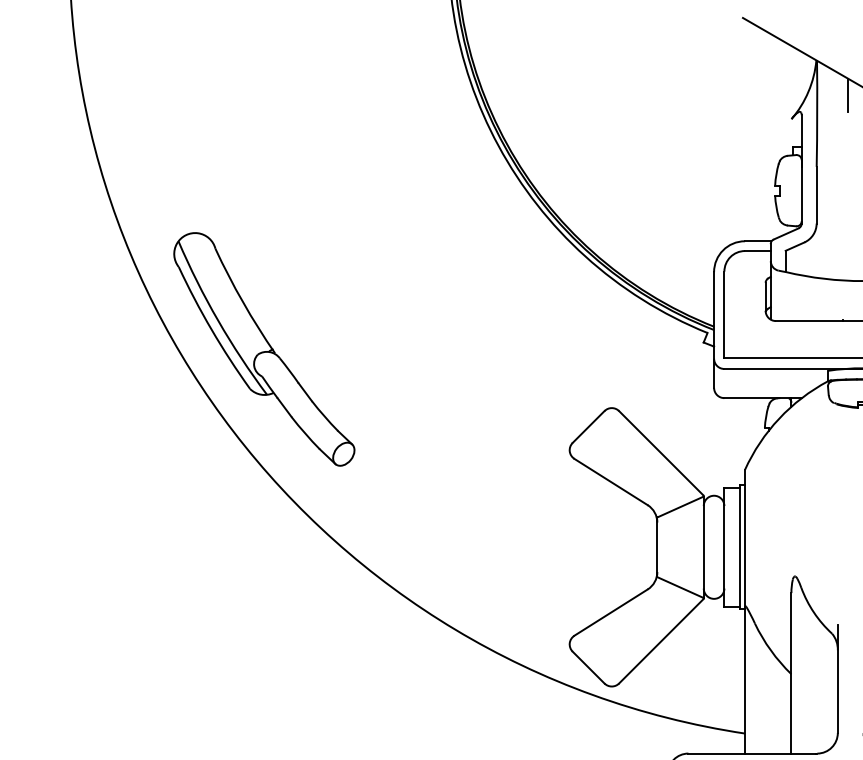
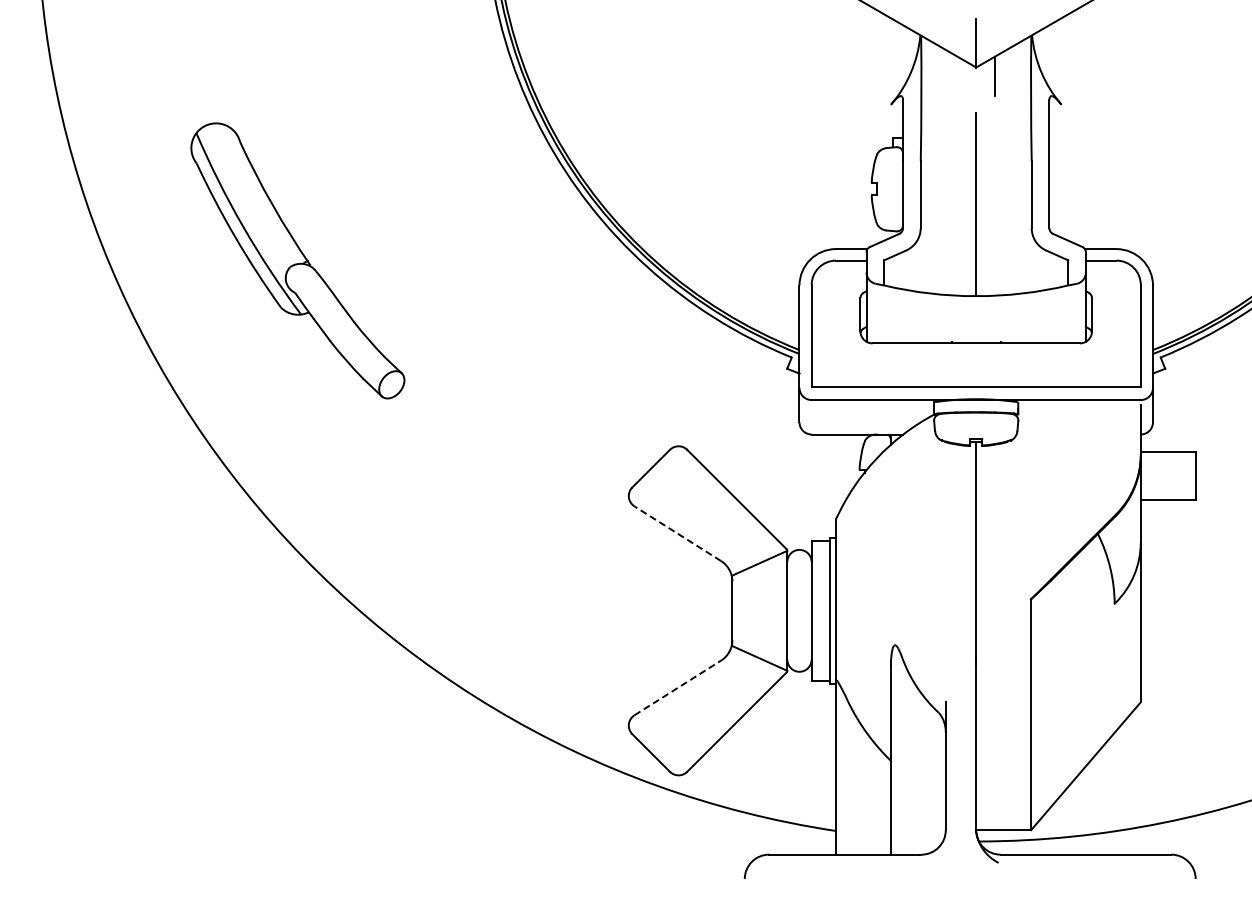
line: (847, 95) -> (957, 76), removed
part: (264, 349) -> (297, 260), moved
line: (610, 481) -> (677, 533), solid -> dashed
line: (611, 612) -> (678, 687), solid -> dashed

